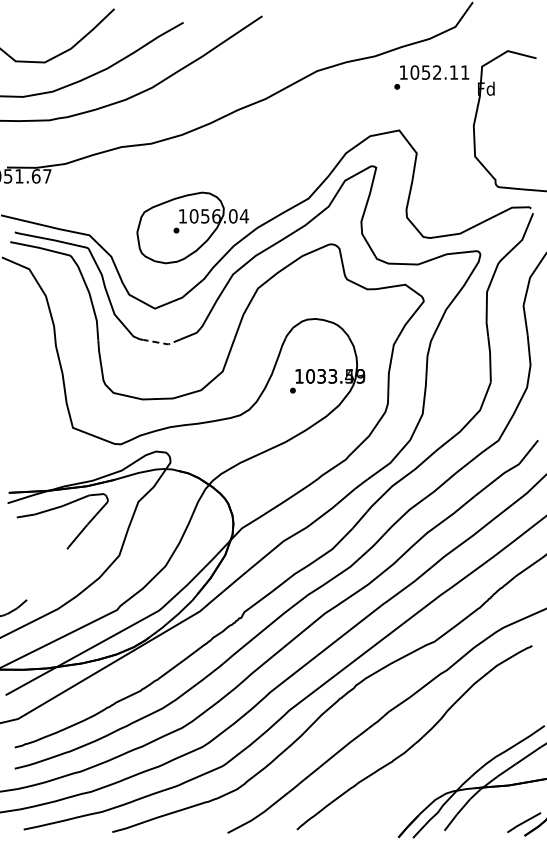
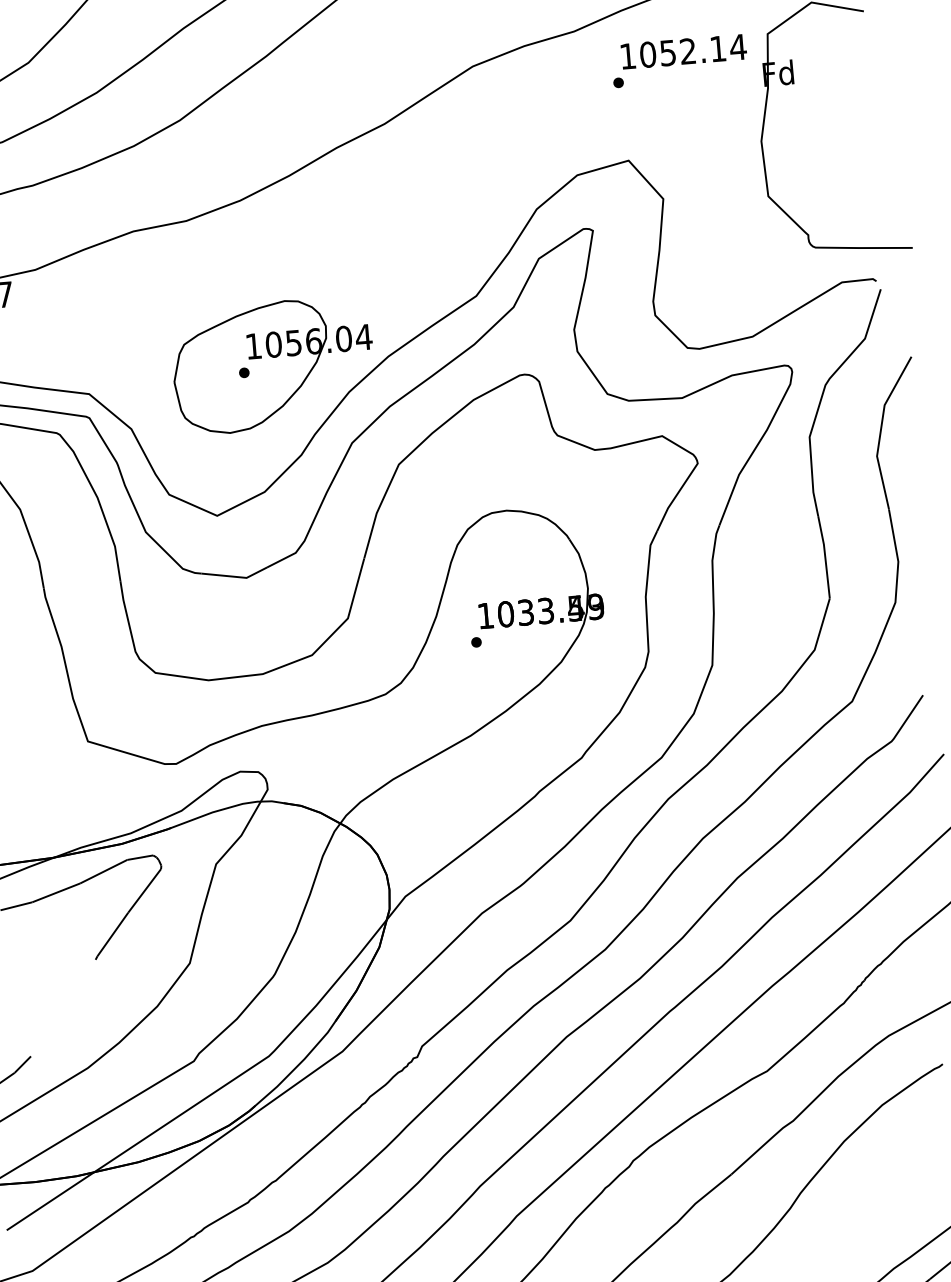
text: (464, 72) -> (736, 47), 1052.11 -> 1052.14
line: (162, 343) -> (235, 577), dashed -> solid

